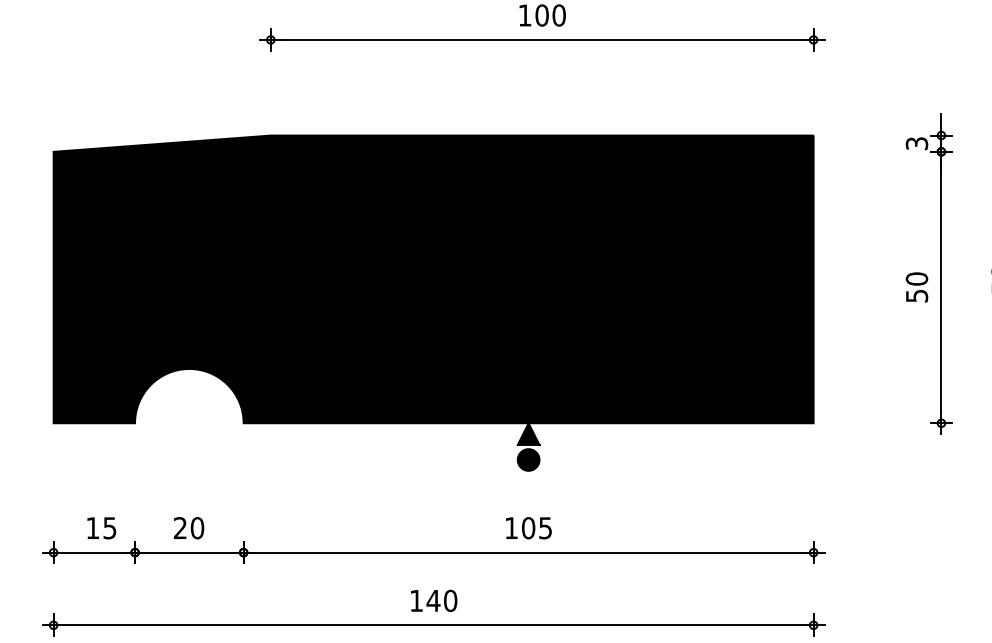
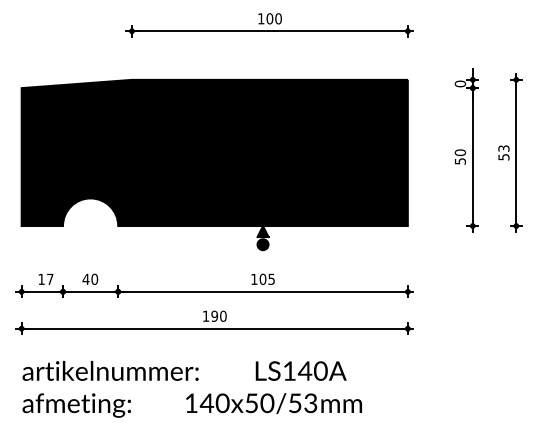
text: (915, 142) -> (459, 83), 3 -> 0
text: (179, 526) -> (85, 278), 20 -> 40
text: (110, 528) -> (50, 279), 15 -> 17
text: (433, 599) -> (214, 315), 140 -> 190

